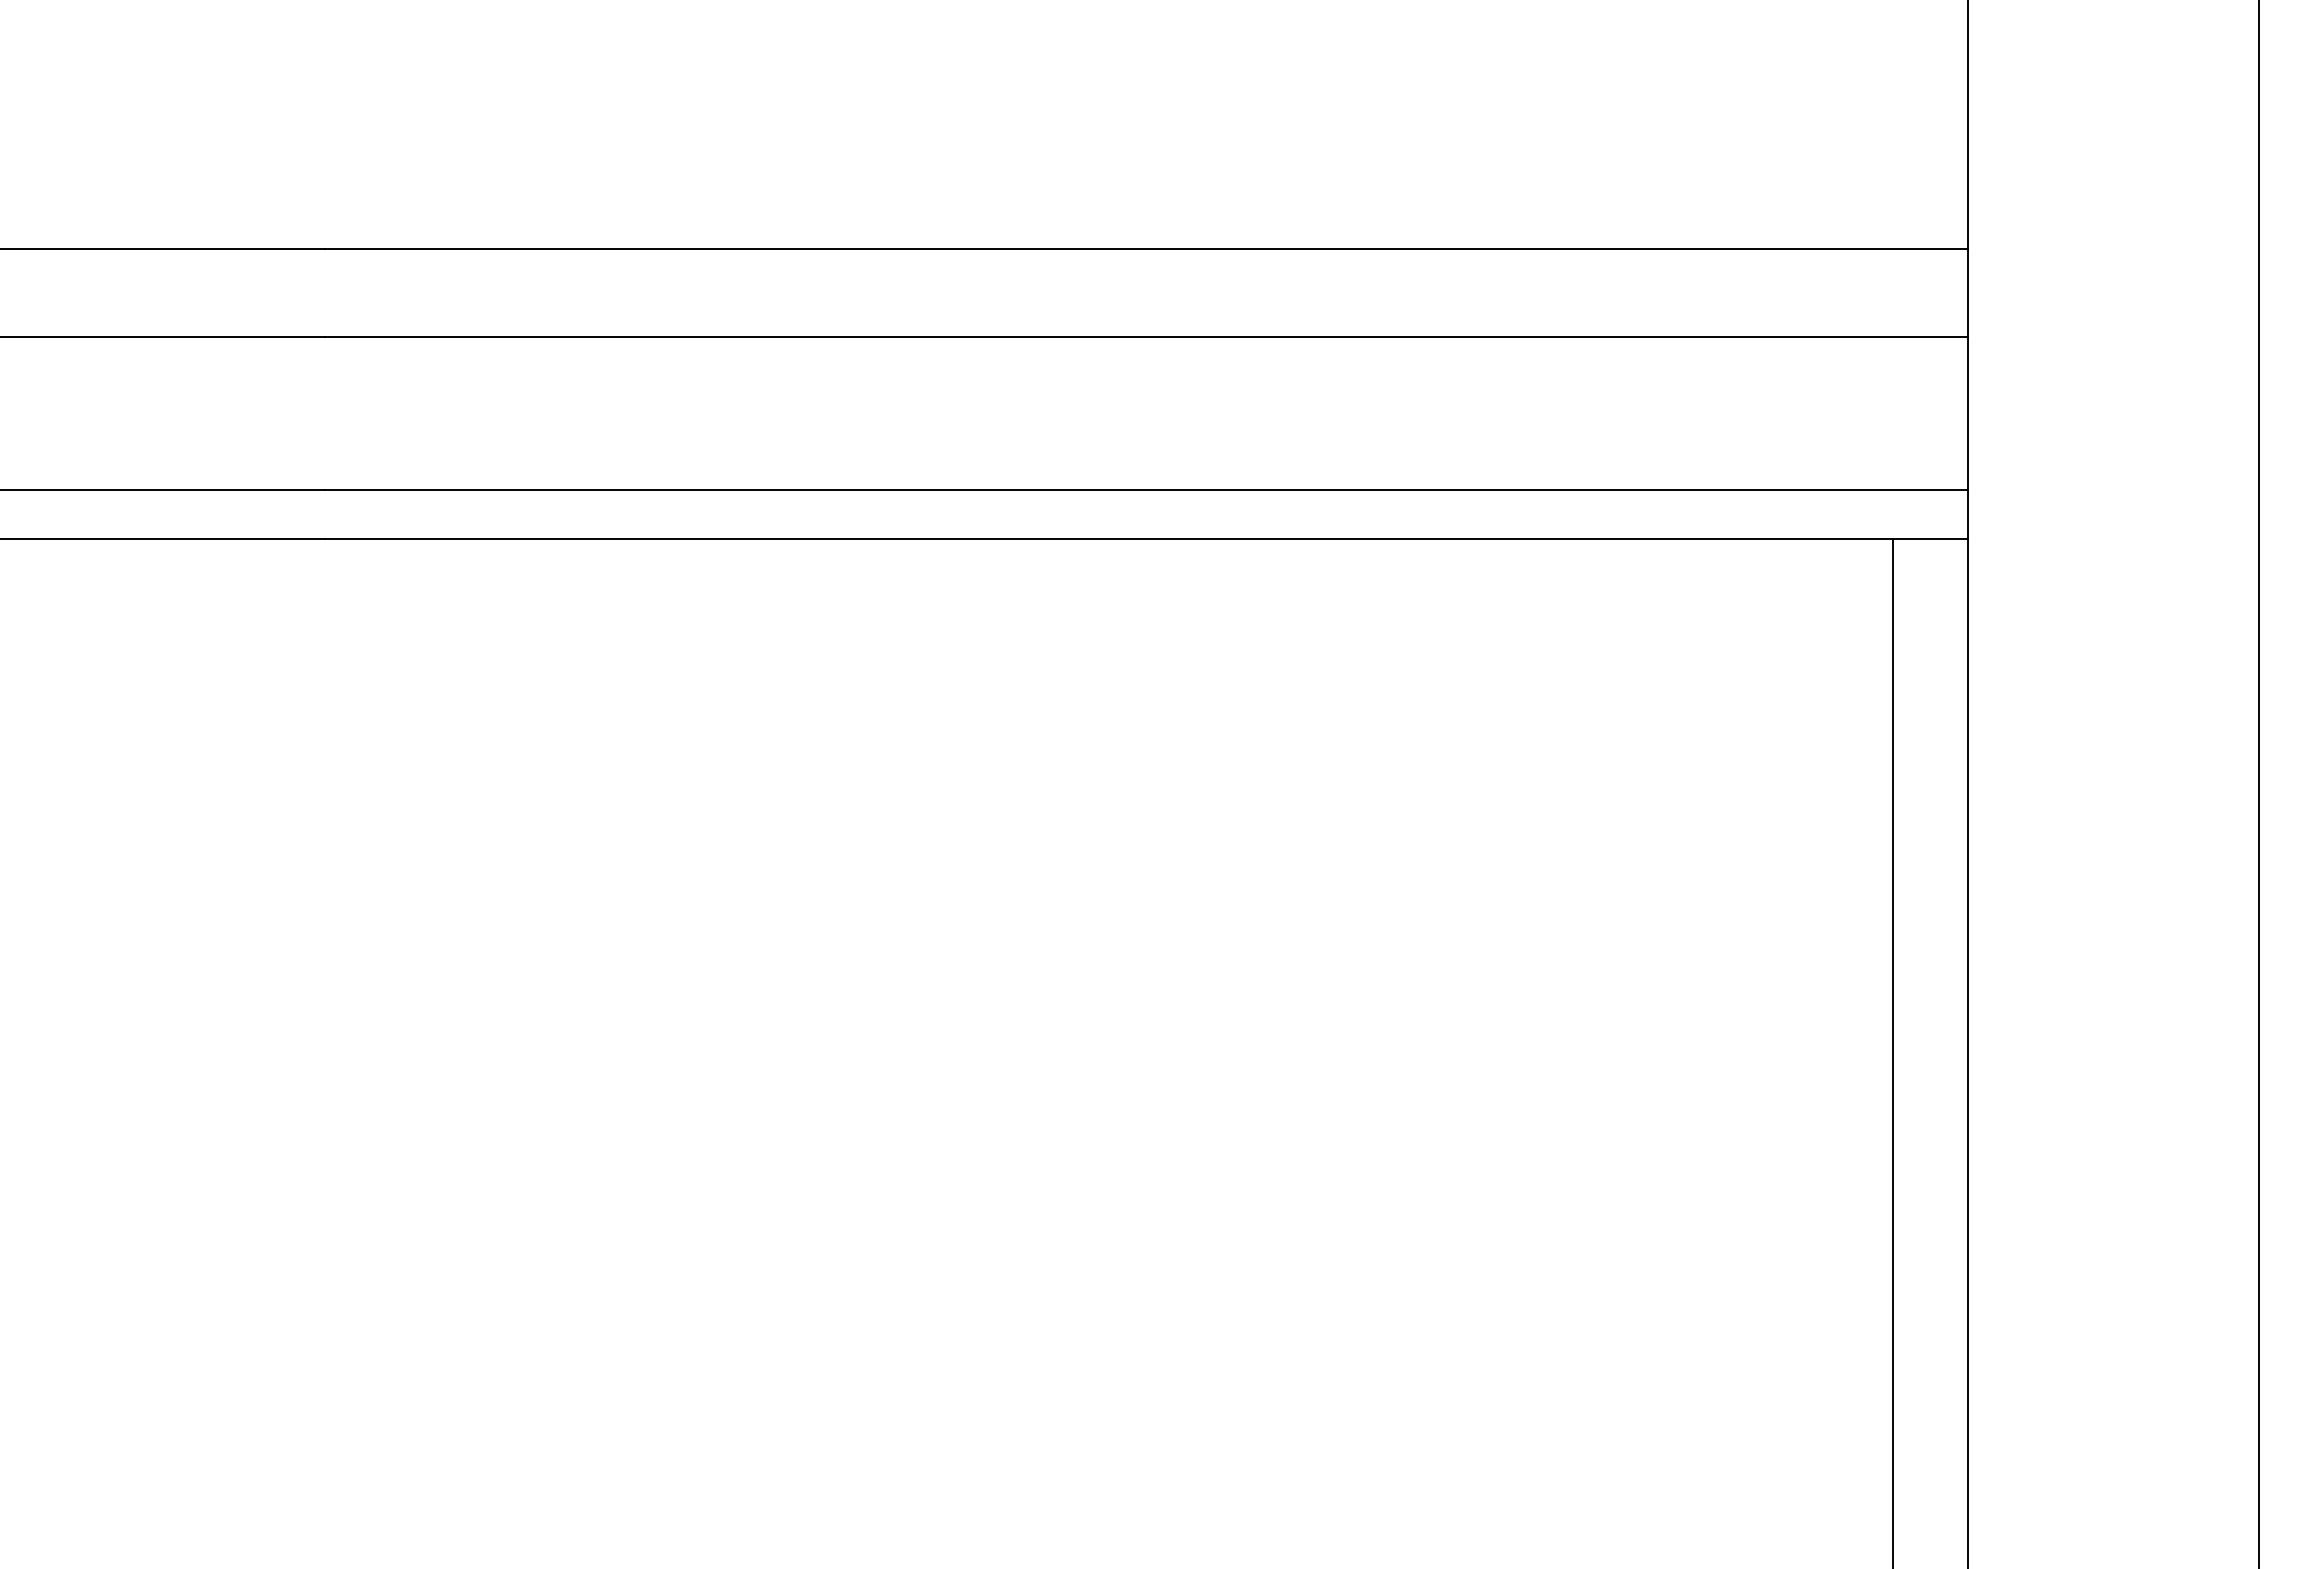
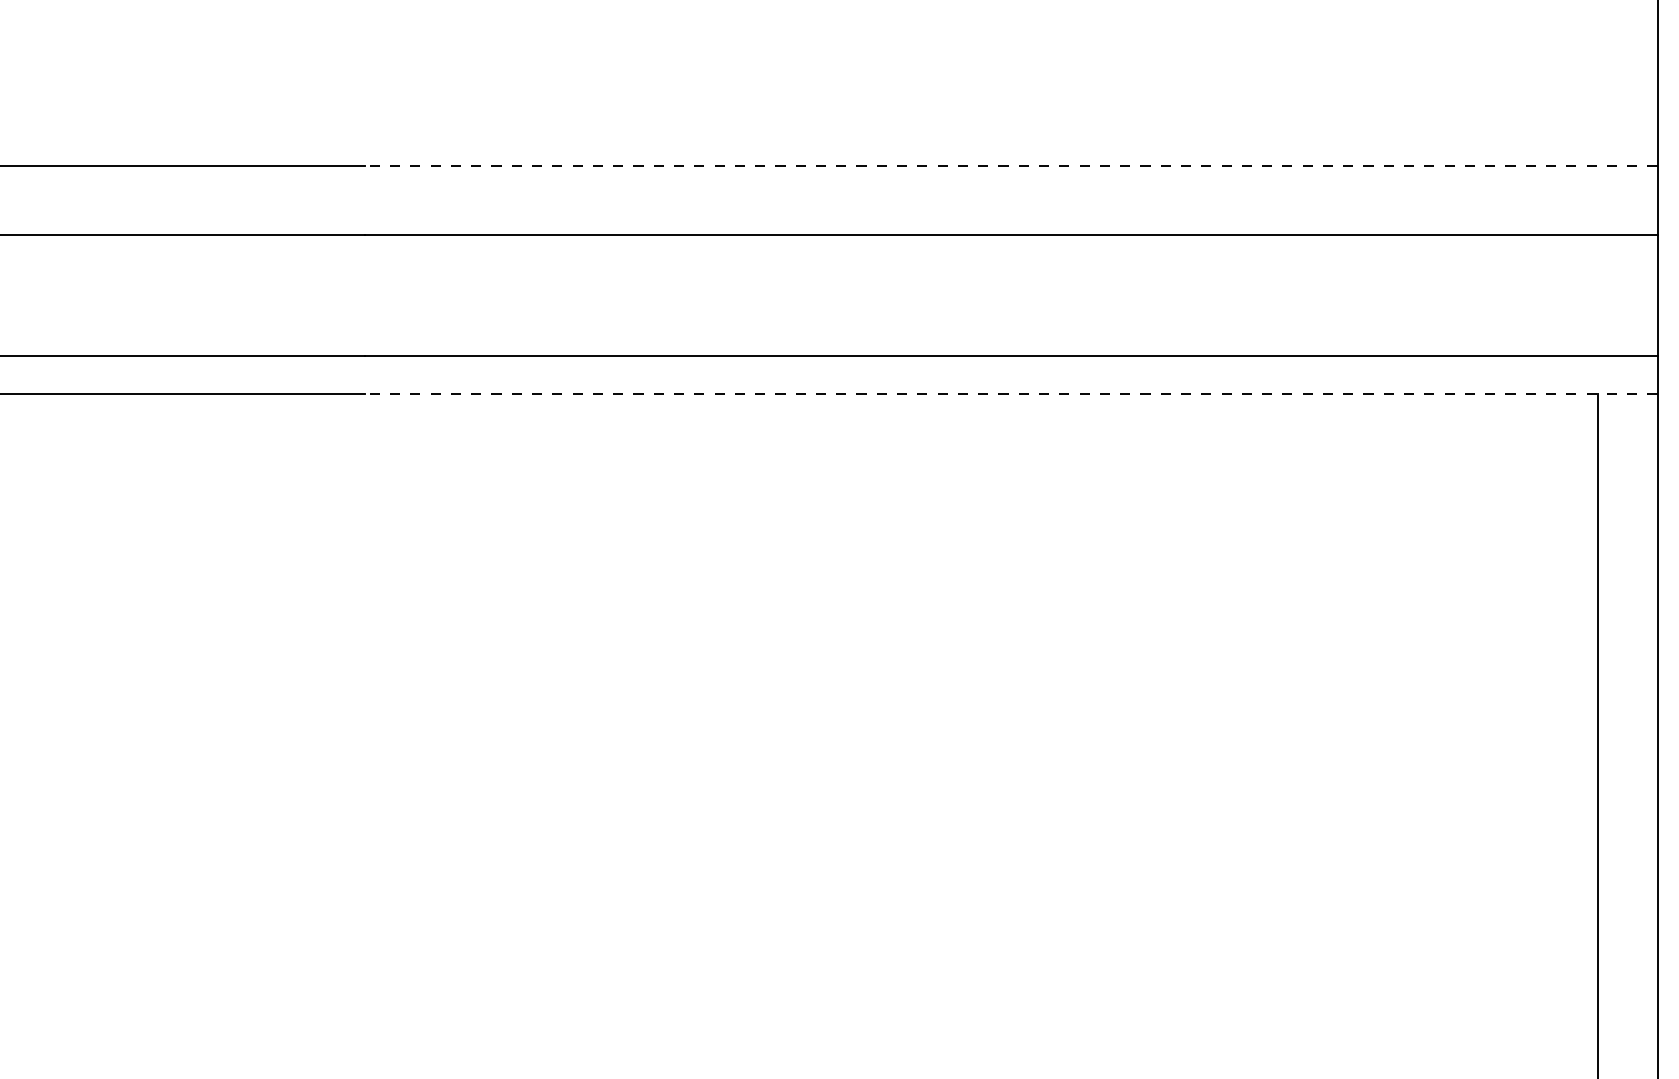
line: (1146, 248) -> (1011, 165), solid -> dashed
line: (1146, 538) -> (1011, 393), solid -> dashed

